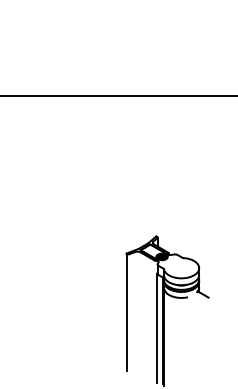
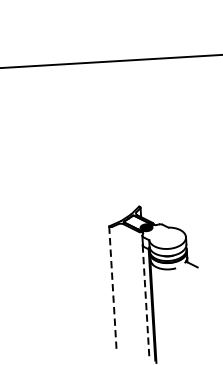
line: (126, 312) -> (112, 288), solid -> dashed
line: (157, 328) -> (146, 302), solid -> dashed

